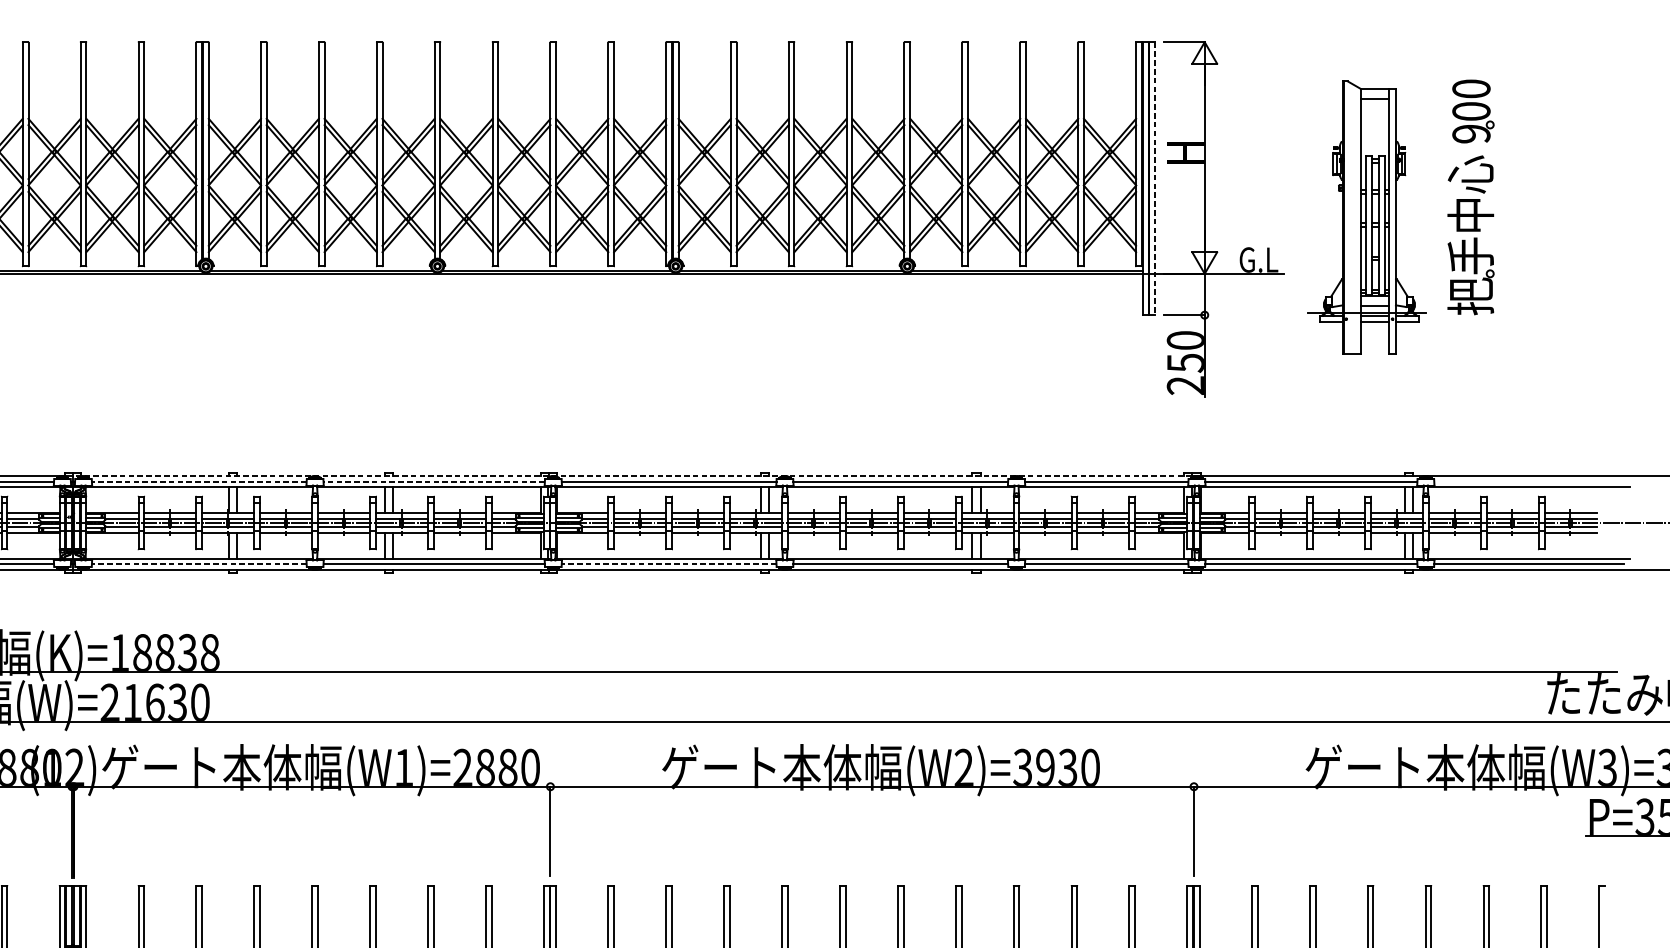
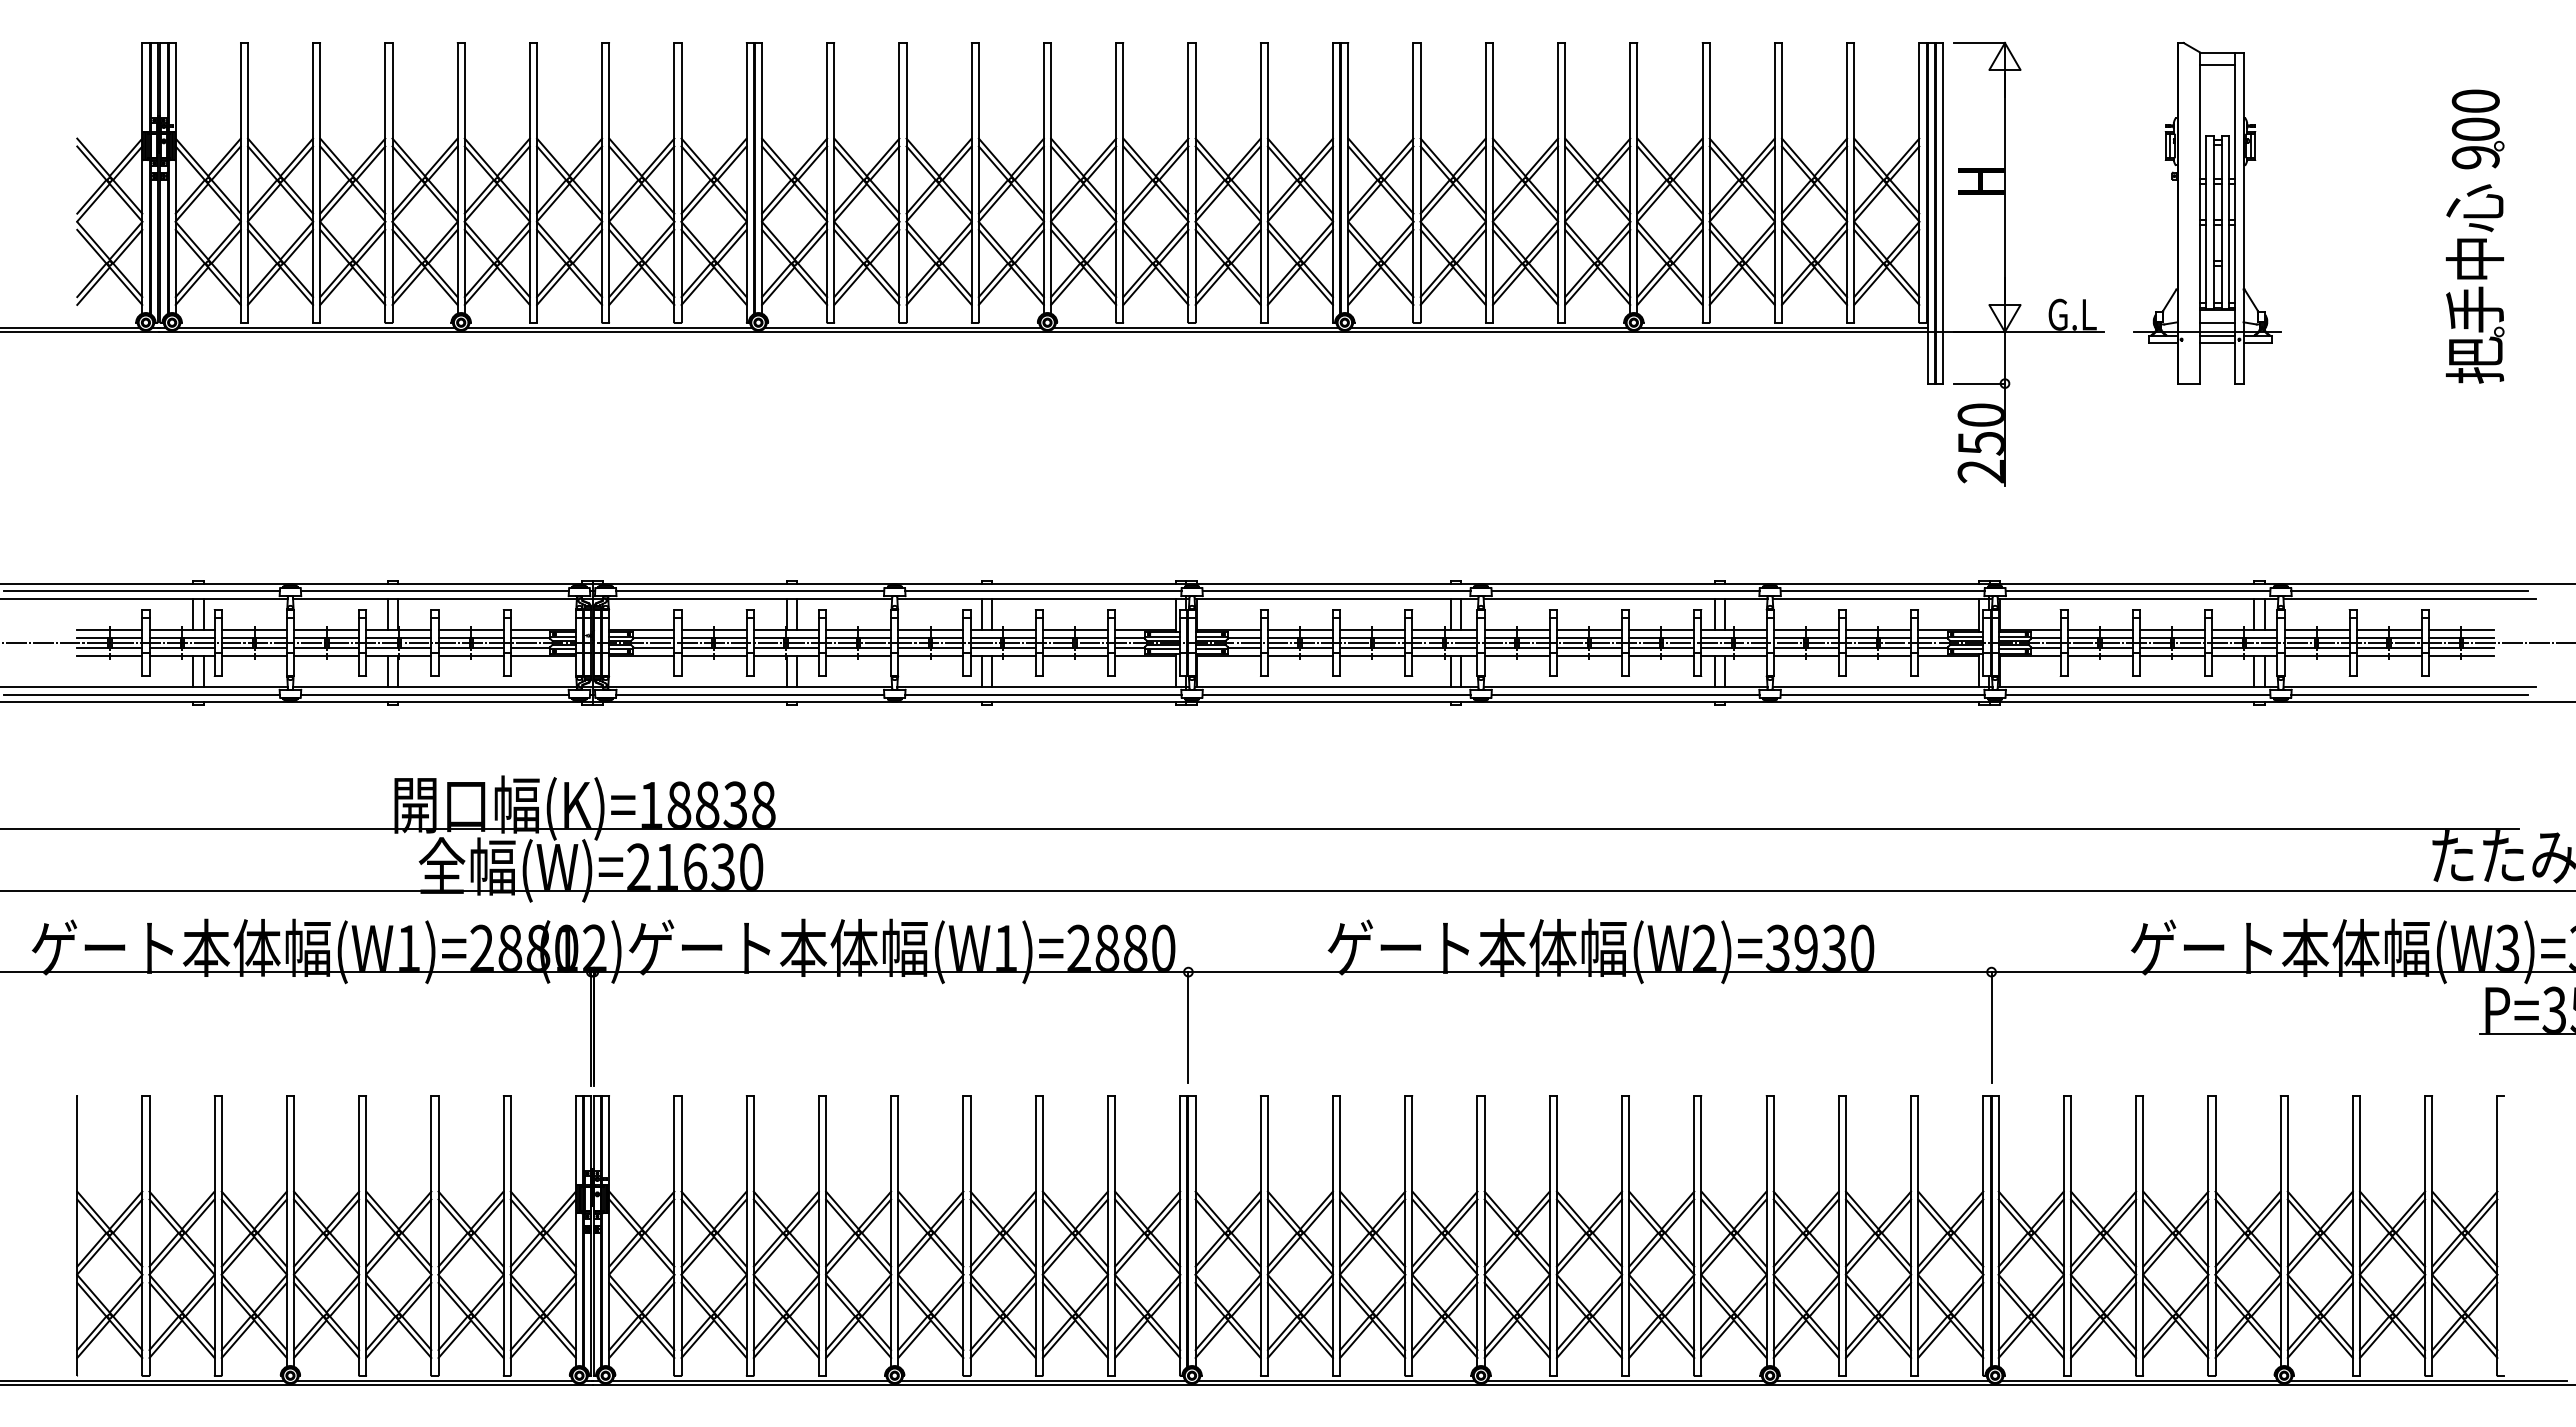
line: (1155, 179) -> (1943, 214), dashed -> solid
part: (1470, 197) -> (2474, 236), moved
part: (1367, 217) -> (2207, 212), moved
line: (632, 476) -> (1290, 584), dashed -> solid
line: (198, 481) -> (749, 591), dashed -> solid
line: (433, 481) -> (1042, 591), dashed -> solid
line: (1528, 481) -> (2409, 591), added
line: (198, 564) -> (749, 694), dashed -> solid
line: (669, 564) -> (1336, 694), dashed -> solid

